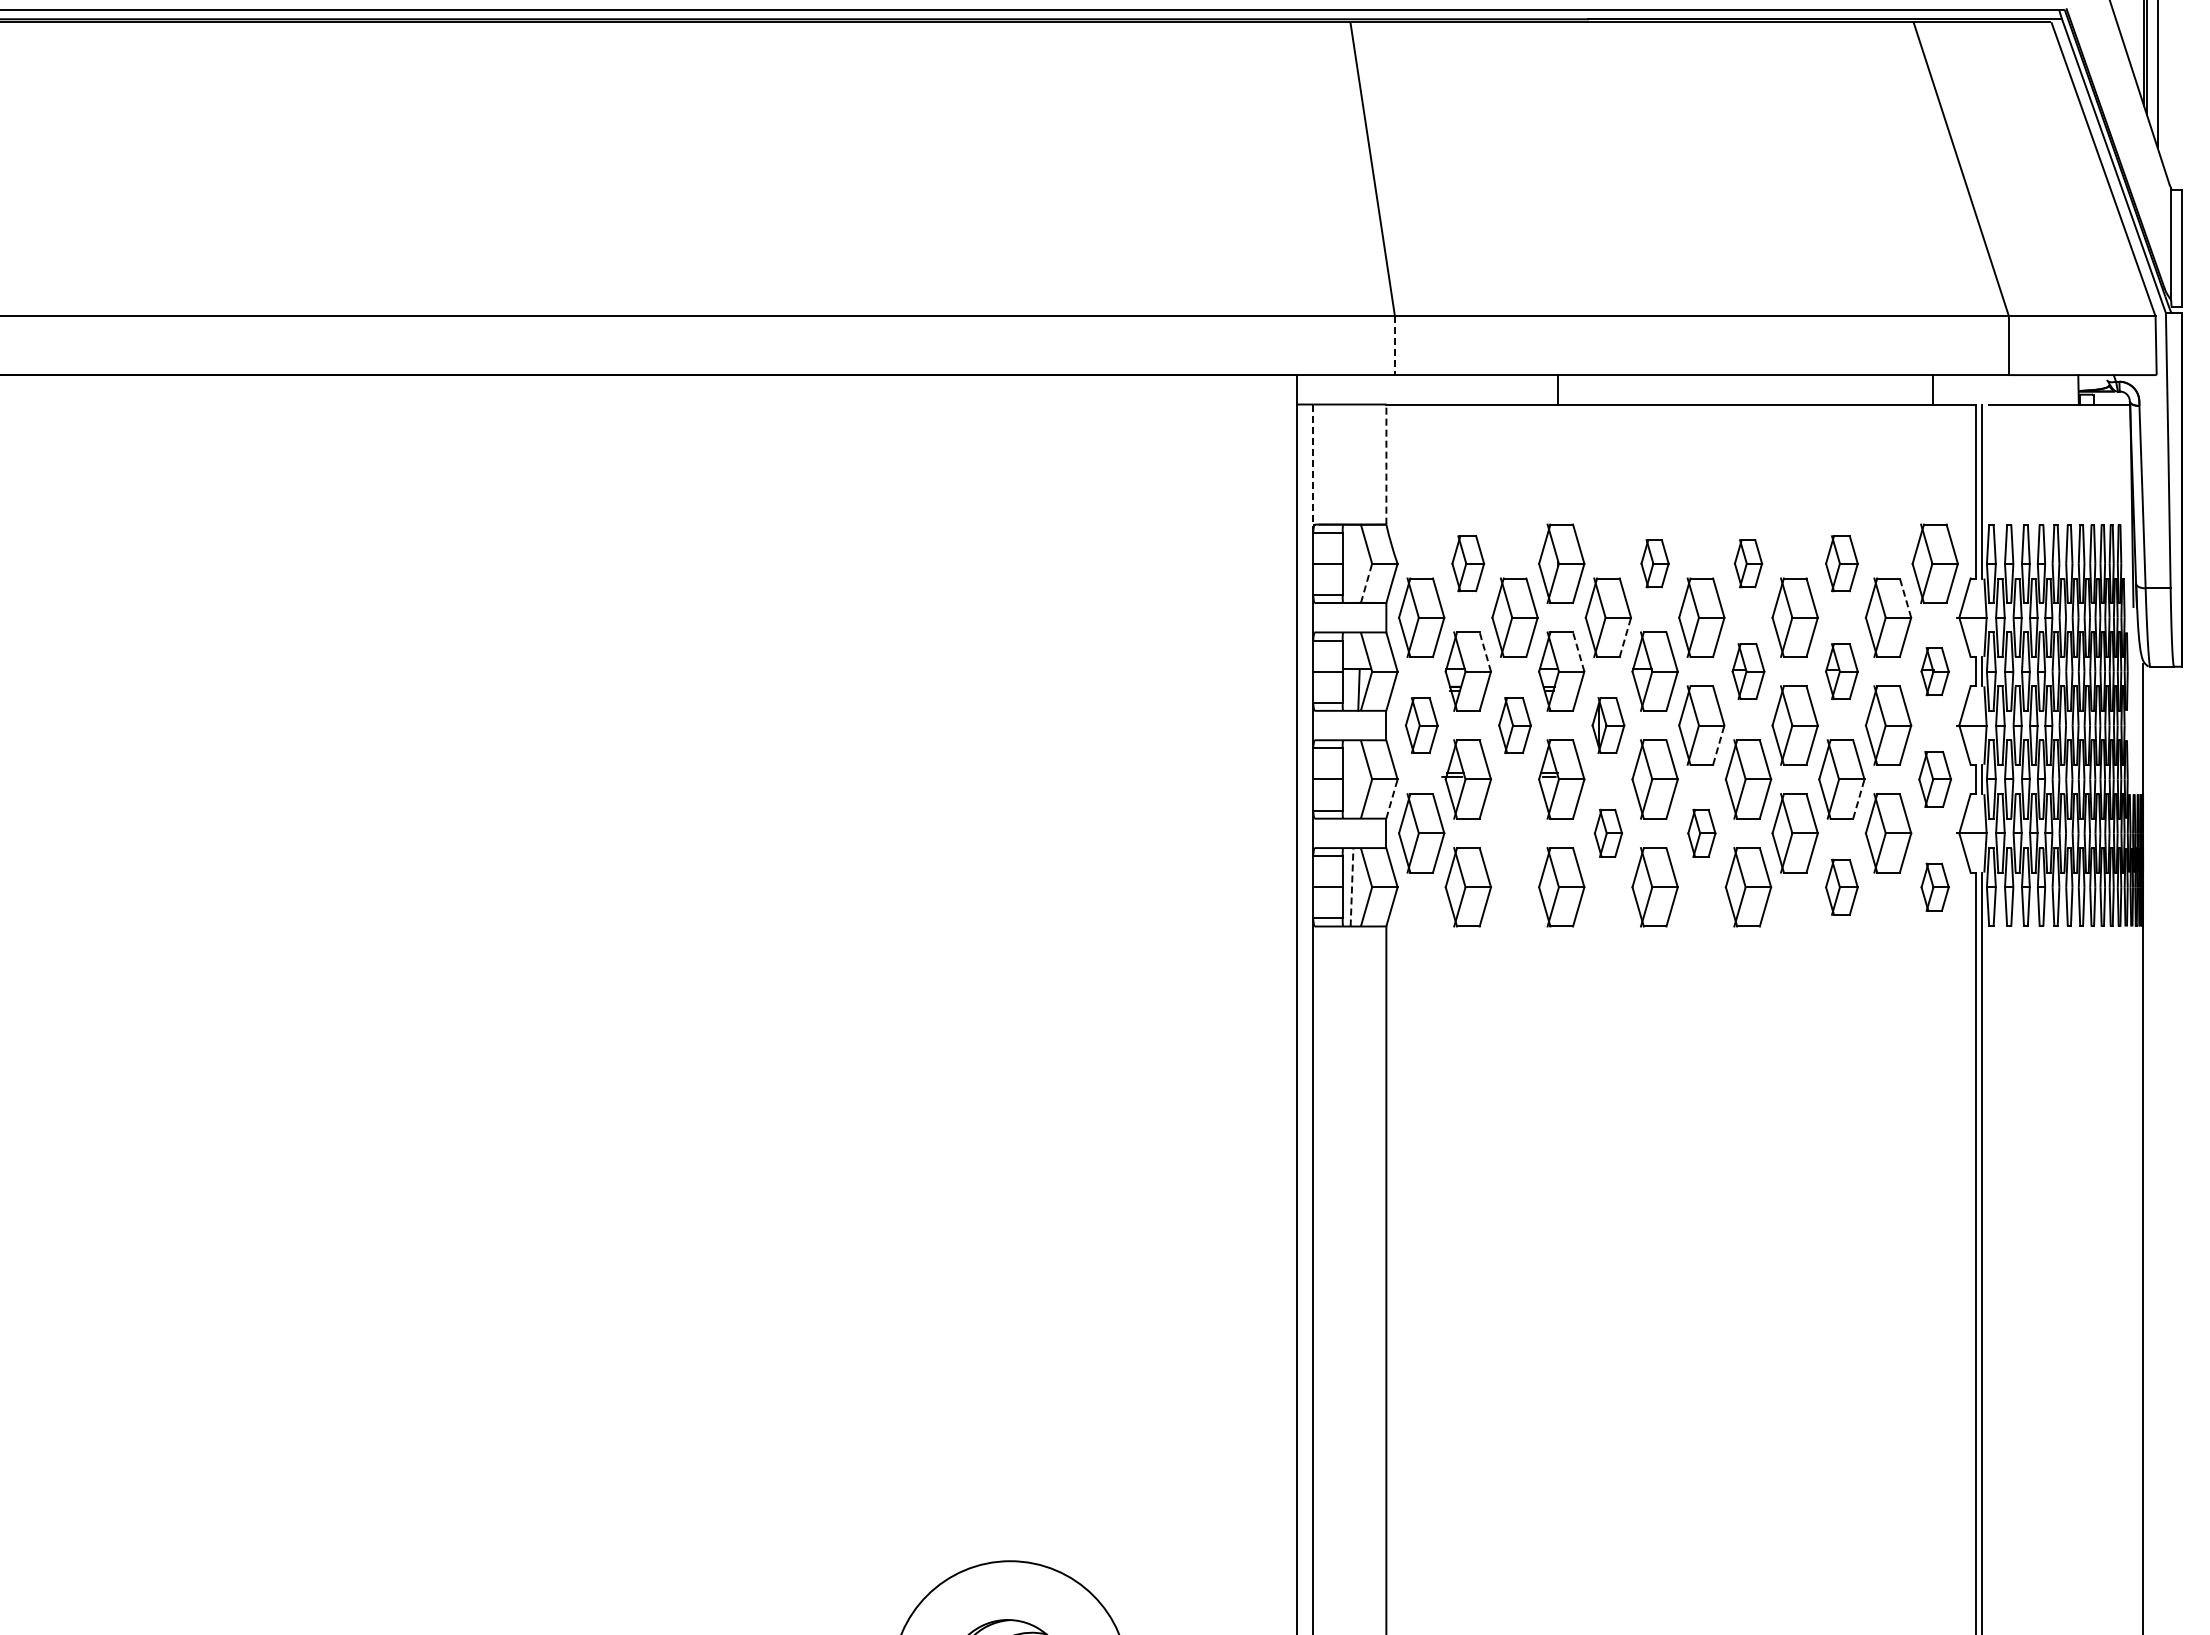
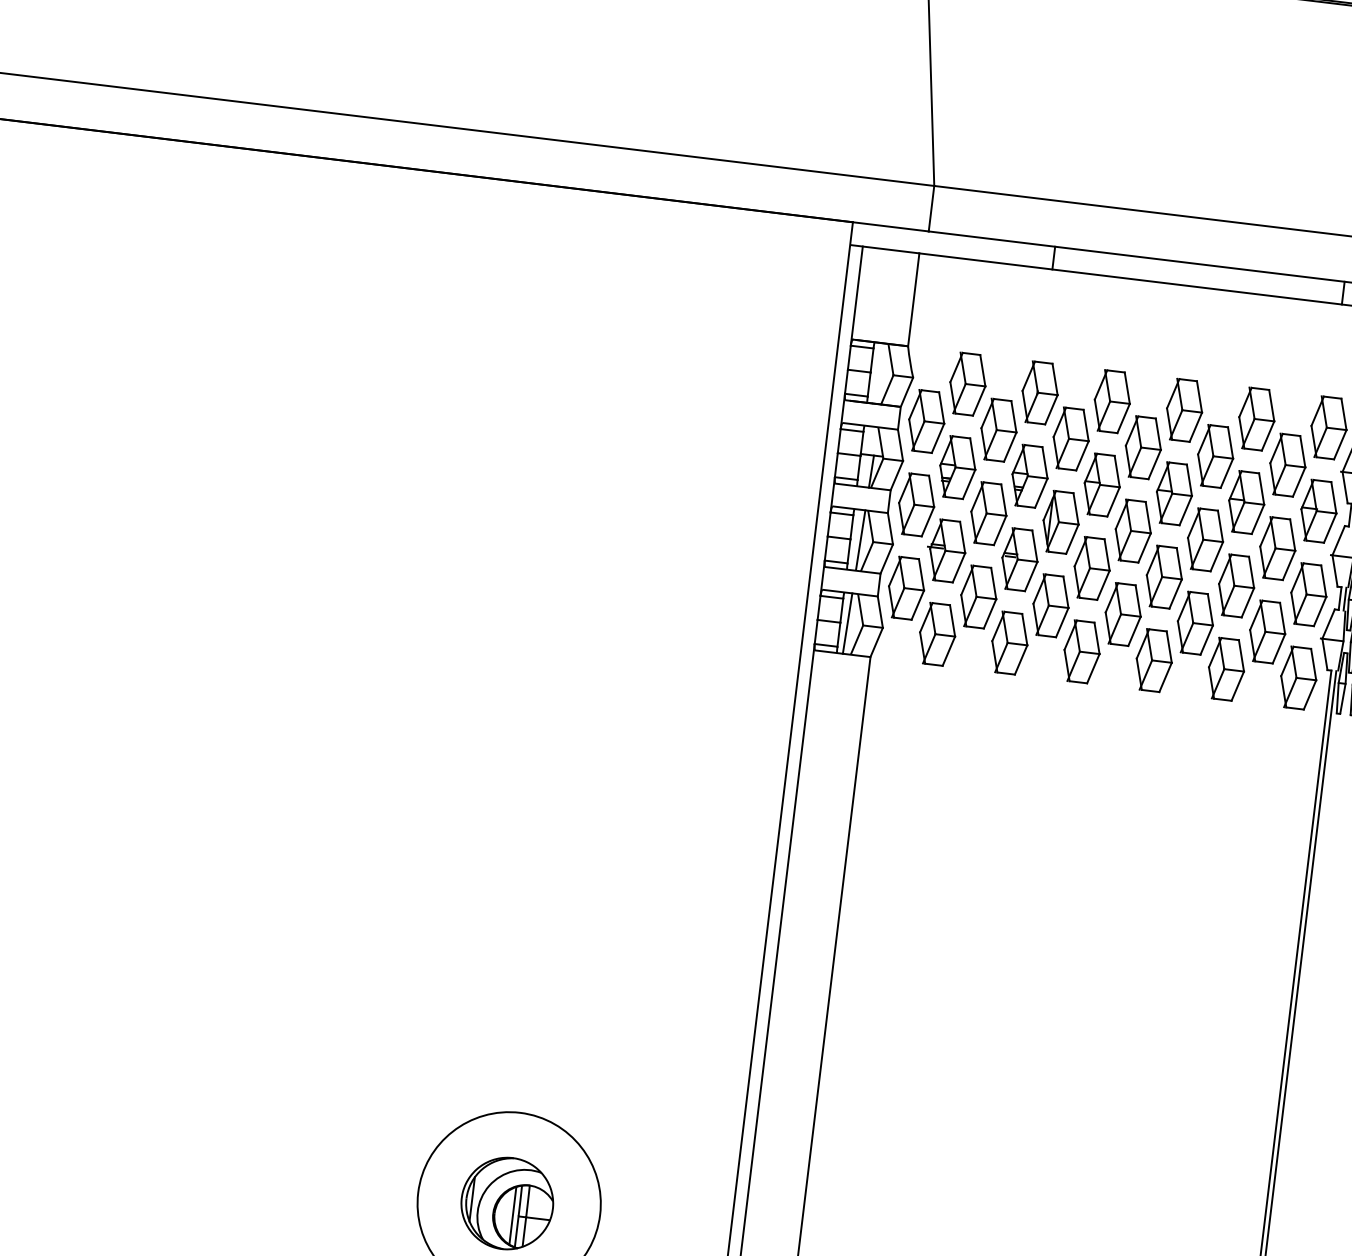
line: (1394, 346) -> (931, 209), dashed -> solid
line: (1386, 464) -> (913, 299), dashed -> solid
line: (1313, 469) -> (856, 296), dashed -> solid
part: (1467, 563) -> (967, 383), size x1.43
part: (1654, 563) -> (1111, 401), size x1.67
part: (1748, 563) -> (1184, 410), size x1.67
part: (1841, 563) -> (1256, 418), size x1.43
line: (1366, 582) -> (887, 389), dashed -> solid
line: (1905, 597) -> (1302, 451), dashed -> solid
line: (1625, 636) -> (1082, 455), dashed -> solid
line: (1485, 651) -> (972, 453), dashed -> solid
line: (1578, 651) -> (1044, 462), dashed -> solid
part: (1748, 671) -> (1174, 493), size x1.43
part: (1841, 671) -> (1246, 502), size x1.43
part: (1934, 671) -> (1318, 511), size x1.67
part: (1421, 725) -> (916, 504), size x1.43
part: (1514, 725) -> (988, 513), size x1.43
part: (1608, 725) -> (1061, 522), size x1.43
line: (1718, 744) -> (1144, 547), dashed -> solid
line: (1355, 778) -> (860, 539), added
part: (1934, 779) -> (1308, 594), size x1.43
line: (1392, 798) -> (887, 558), dashed -> solid
line: (1859, 798) -> (1248, 602), dashed -> solid
part: (1514, 833) -> (978, 597), added
part: (1608, 833) -> (1051, 605), size x1.67
part: (1701, 833) -> (1122, 614), size x1.67
line: (1352, 886) -> (848, 623), dashed -> solid
part: (1841, 887) -> (1226, 669), size x1.43
part: (1934, 887) -> (1298, 678), size x1.67

